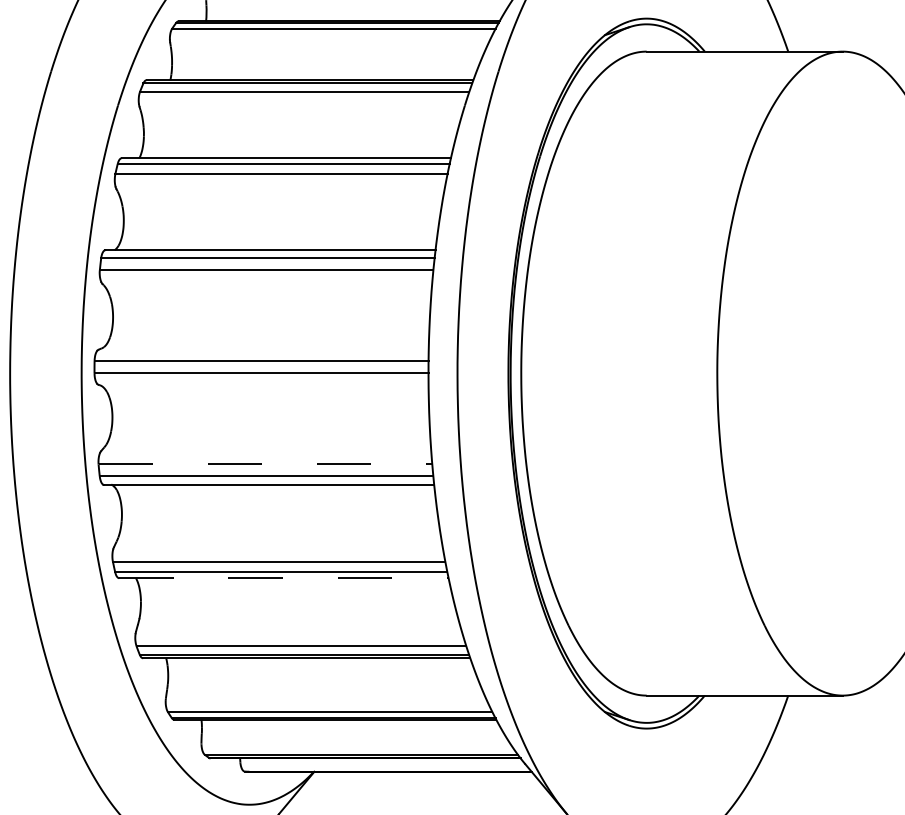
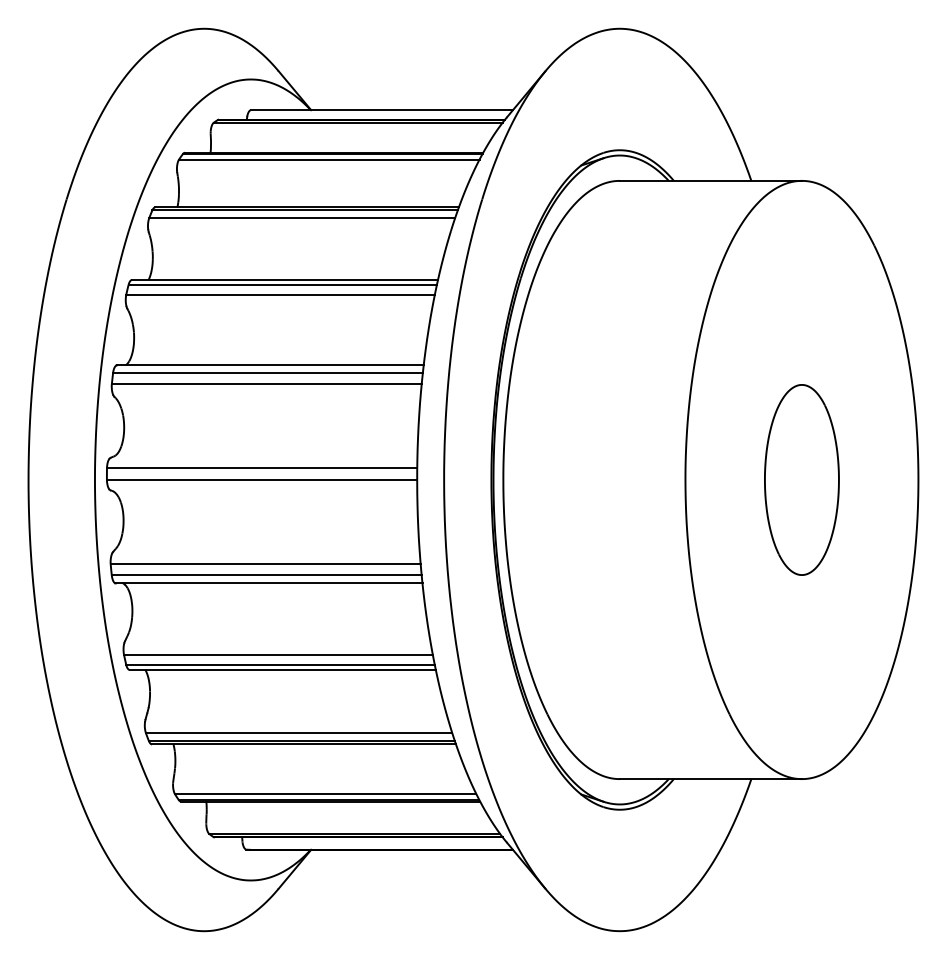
part: (842, 373) -> (801, 479), added
line: (265, 464) -> (265, 564), dashed -> solid
line: (283, 578) -> (282, 670), dashed -> solid

